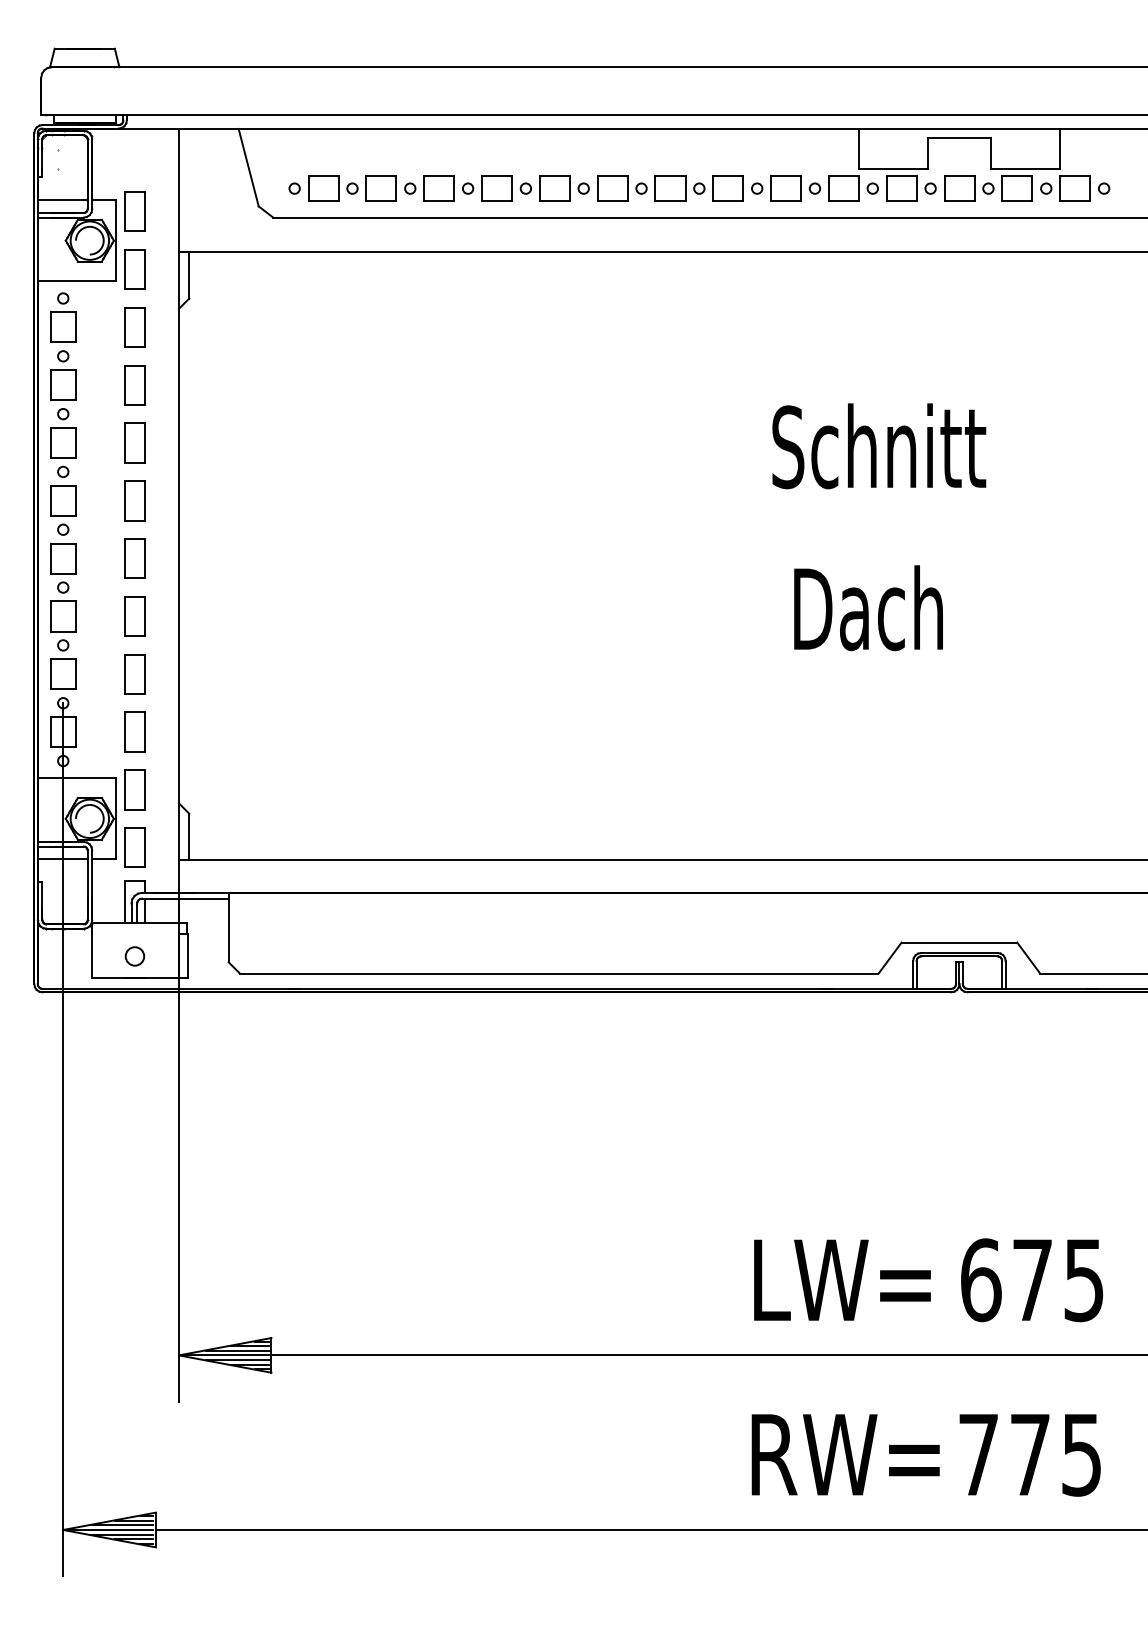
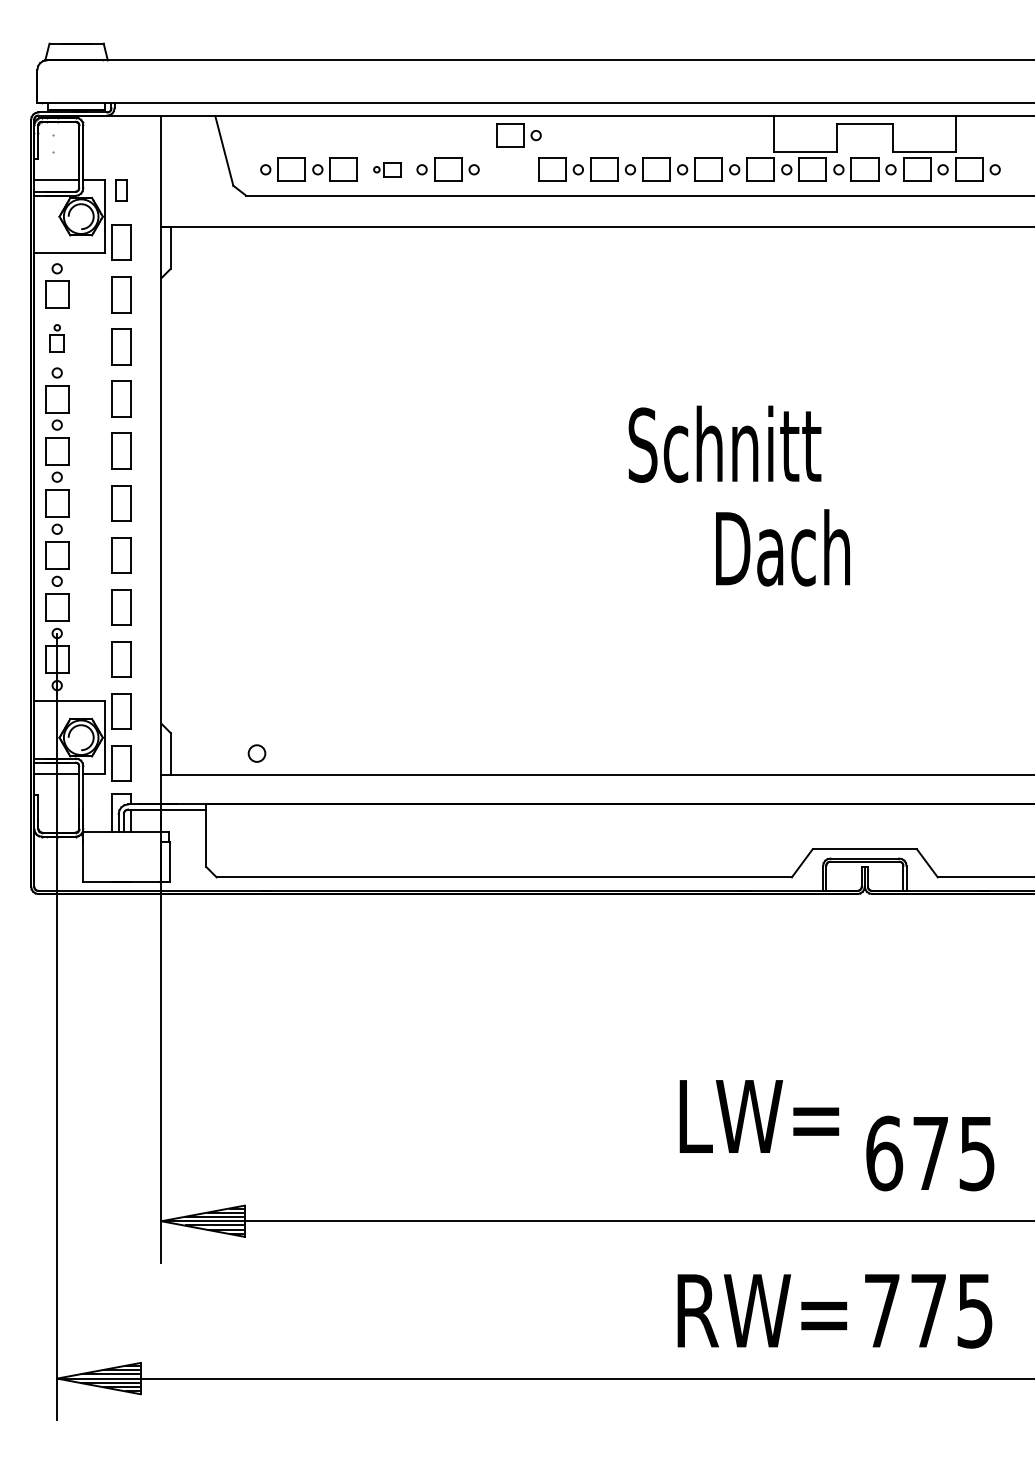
part: (429, 188) -> (387, 169), size x0.6
part: (564, 188) -> (518, 135), moved
part: (134, 211) -> (121, 190), size x0.6
part: (63, 375) -> (57, 338), size x0.6
text: (879, 446) -> (725, 444), moved
circle: (134, 956) -> (256, 753), moved
text: (842, 1279) -> (759, 1115), moved

